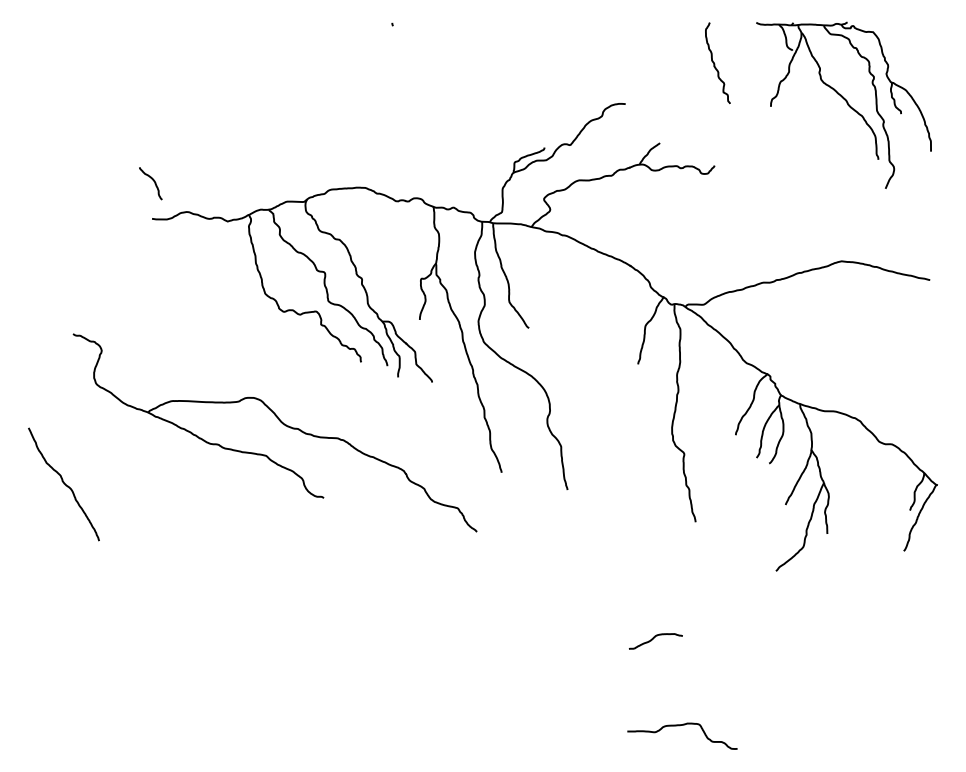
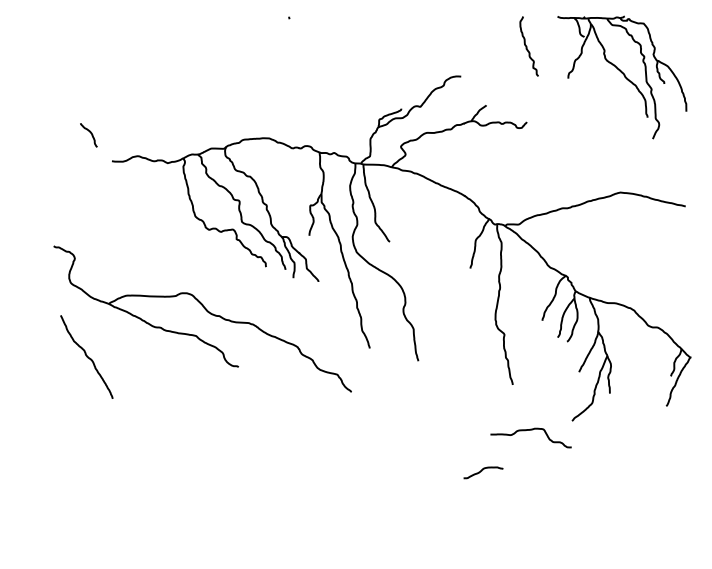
curve: (152, 180) -> (90, 132), moved
curve: (63, 483) -> (86, 356), moved
curve: (679, 726) -> (528, 430), moved

